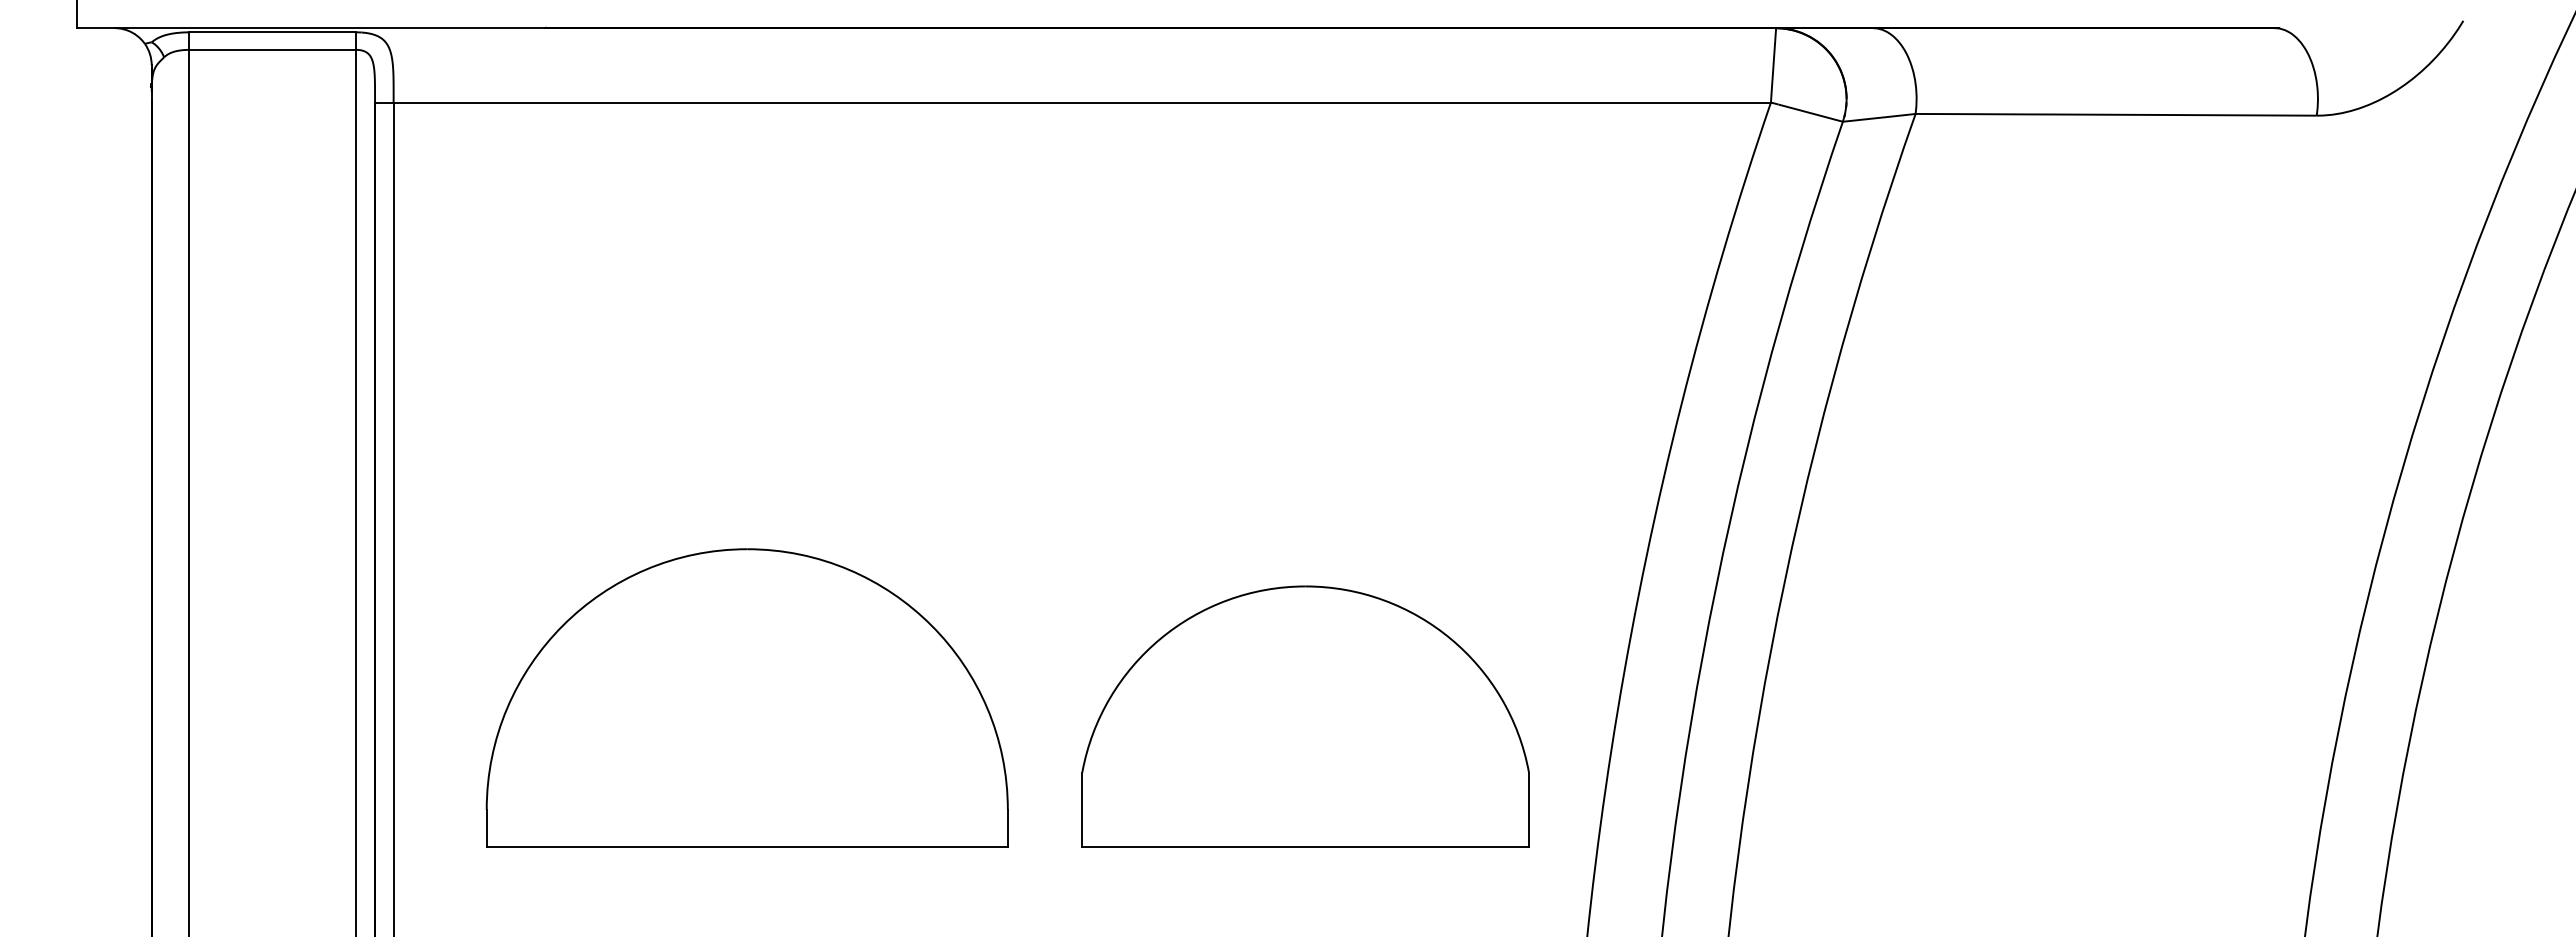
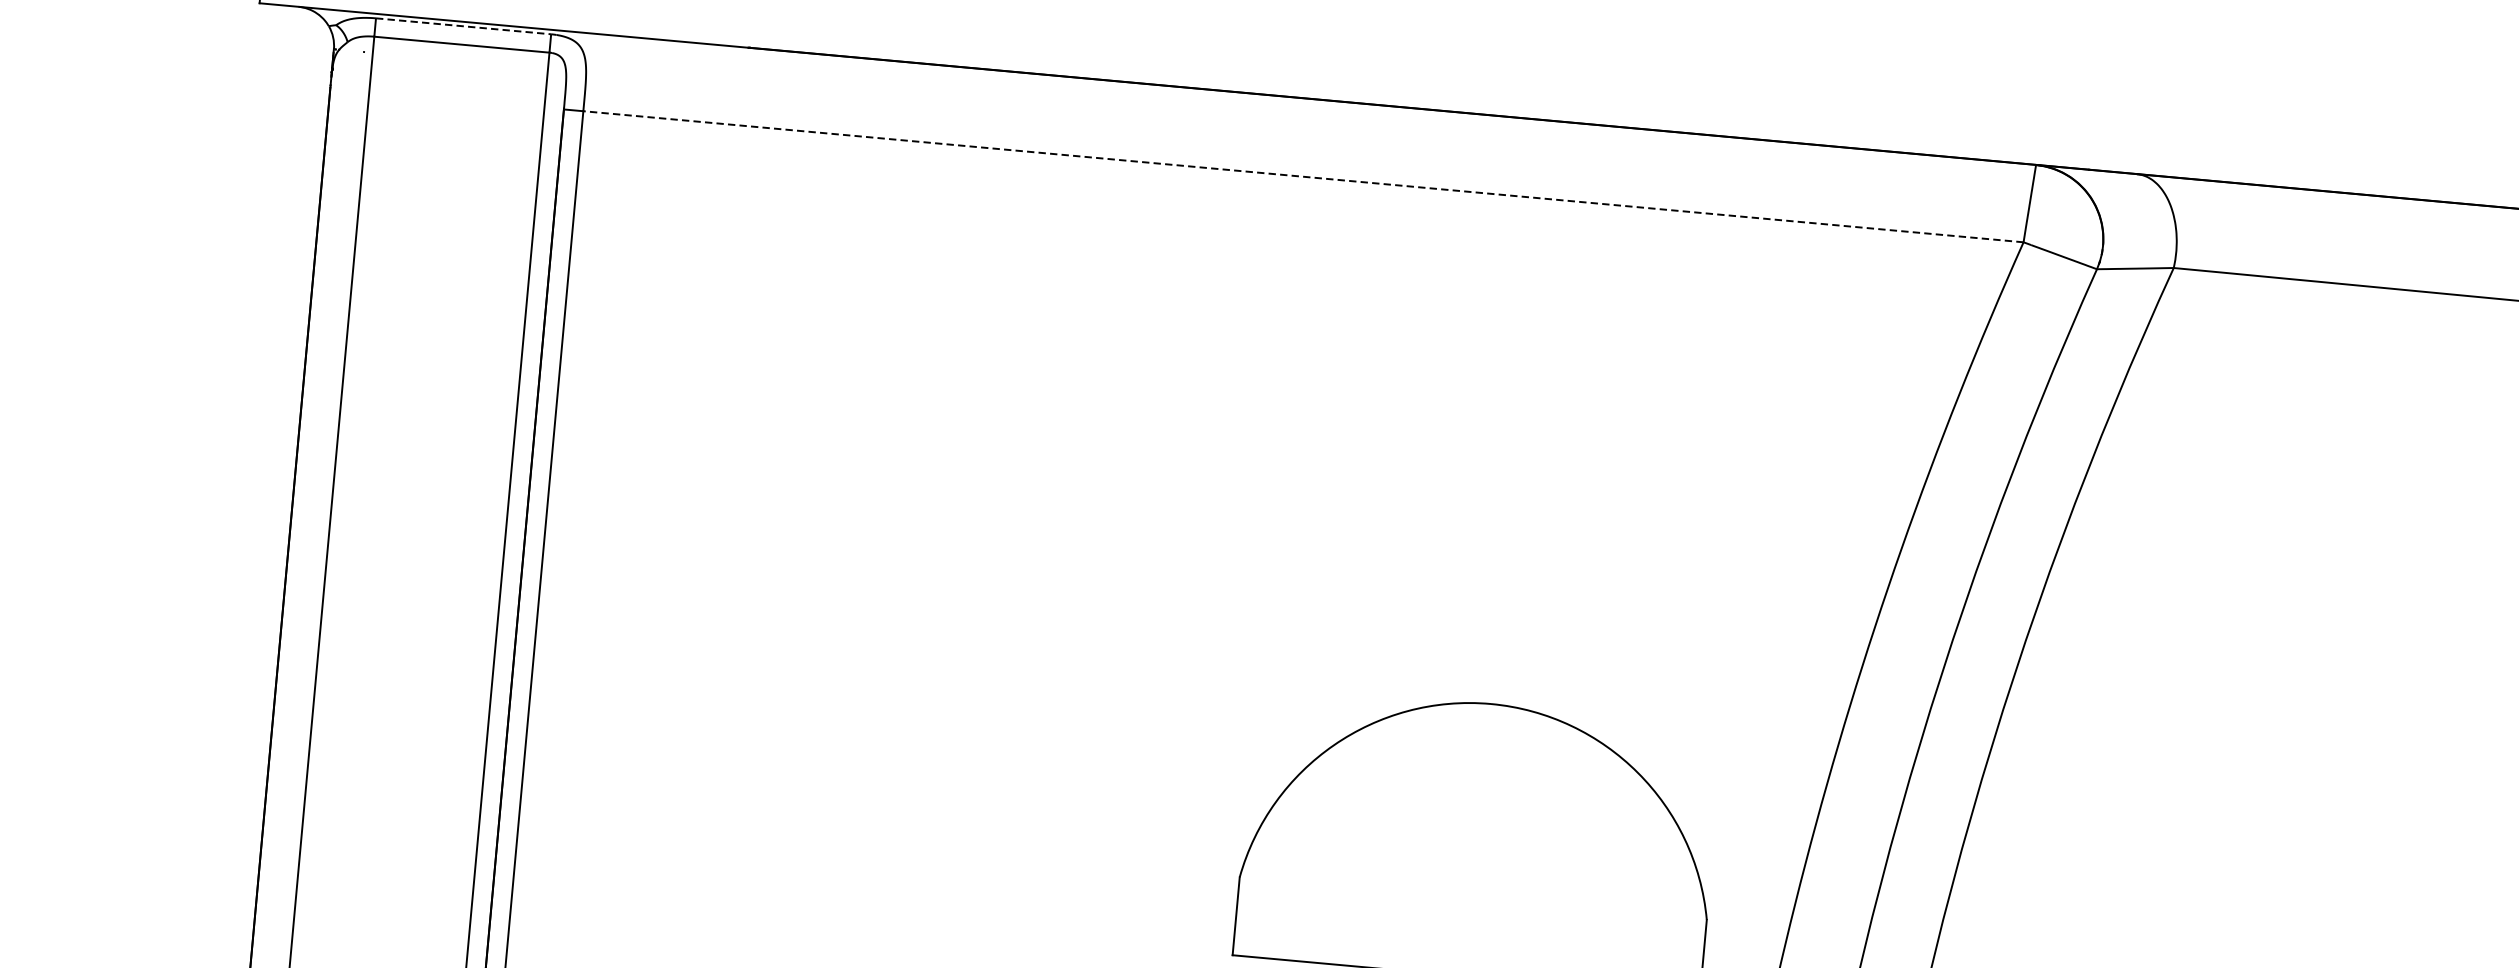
line: (272, 32) -> (463, 26), solid -> dashed
line: (1082, 102) -> (1303, 176), solid -> dashed
part: (746, 697) -> (895, 766), removed

